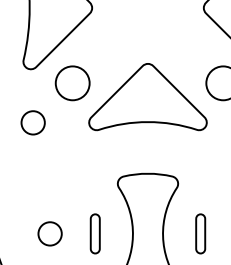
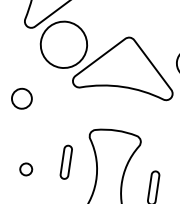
circle: (72, 83) -> (63, 44), size x1.6
circle: (32, 122) -> (21, 98), moved
circle: (49, 233) -> (25, 169), size x0.6
part: (94, 233) -> (65, 161), moved

